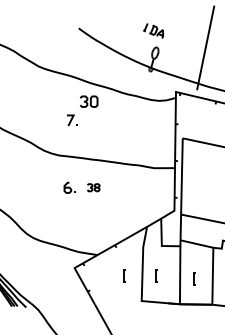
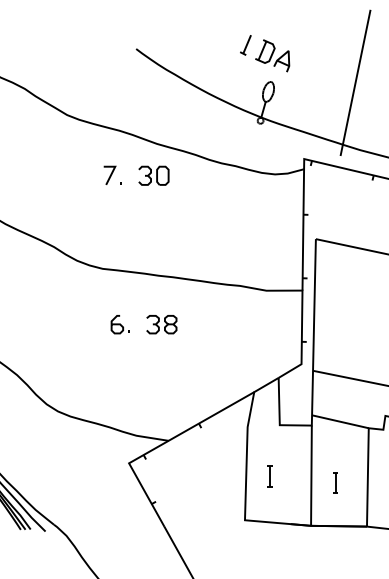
part: (153, 30) -> (265, 52), size x1.43
part: (72, 120) -> (113, 175), moved
part: (93, 187) -> (161, 324), size x1.43
line: (124, 275) -> (215, 476), removed

